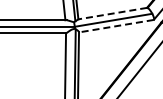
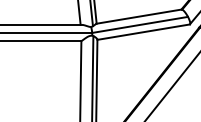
line: (112, 13) -> (138, 16), dashed -> solid
line: (116, 26) -> (143, 32), dashed -> solid

